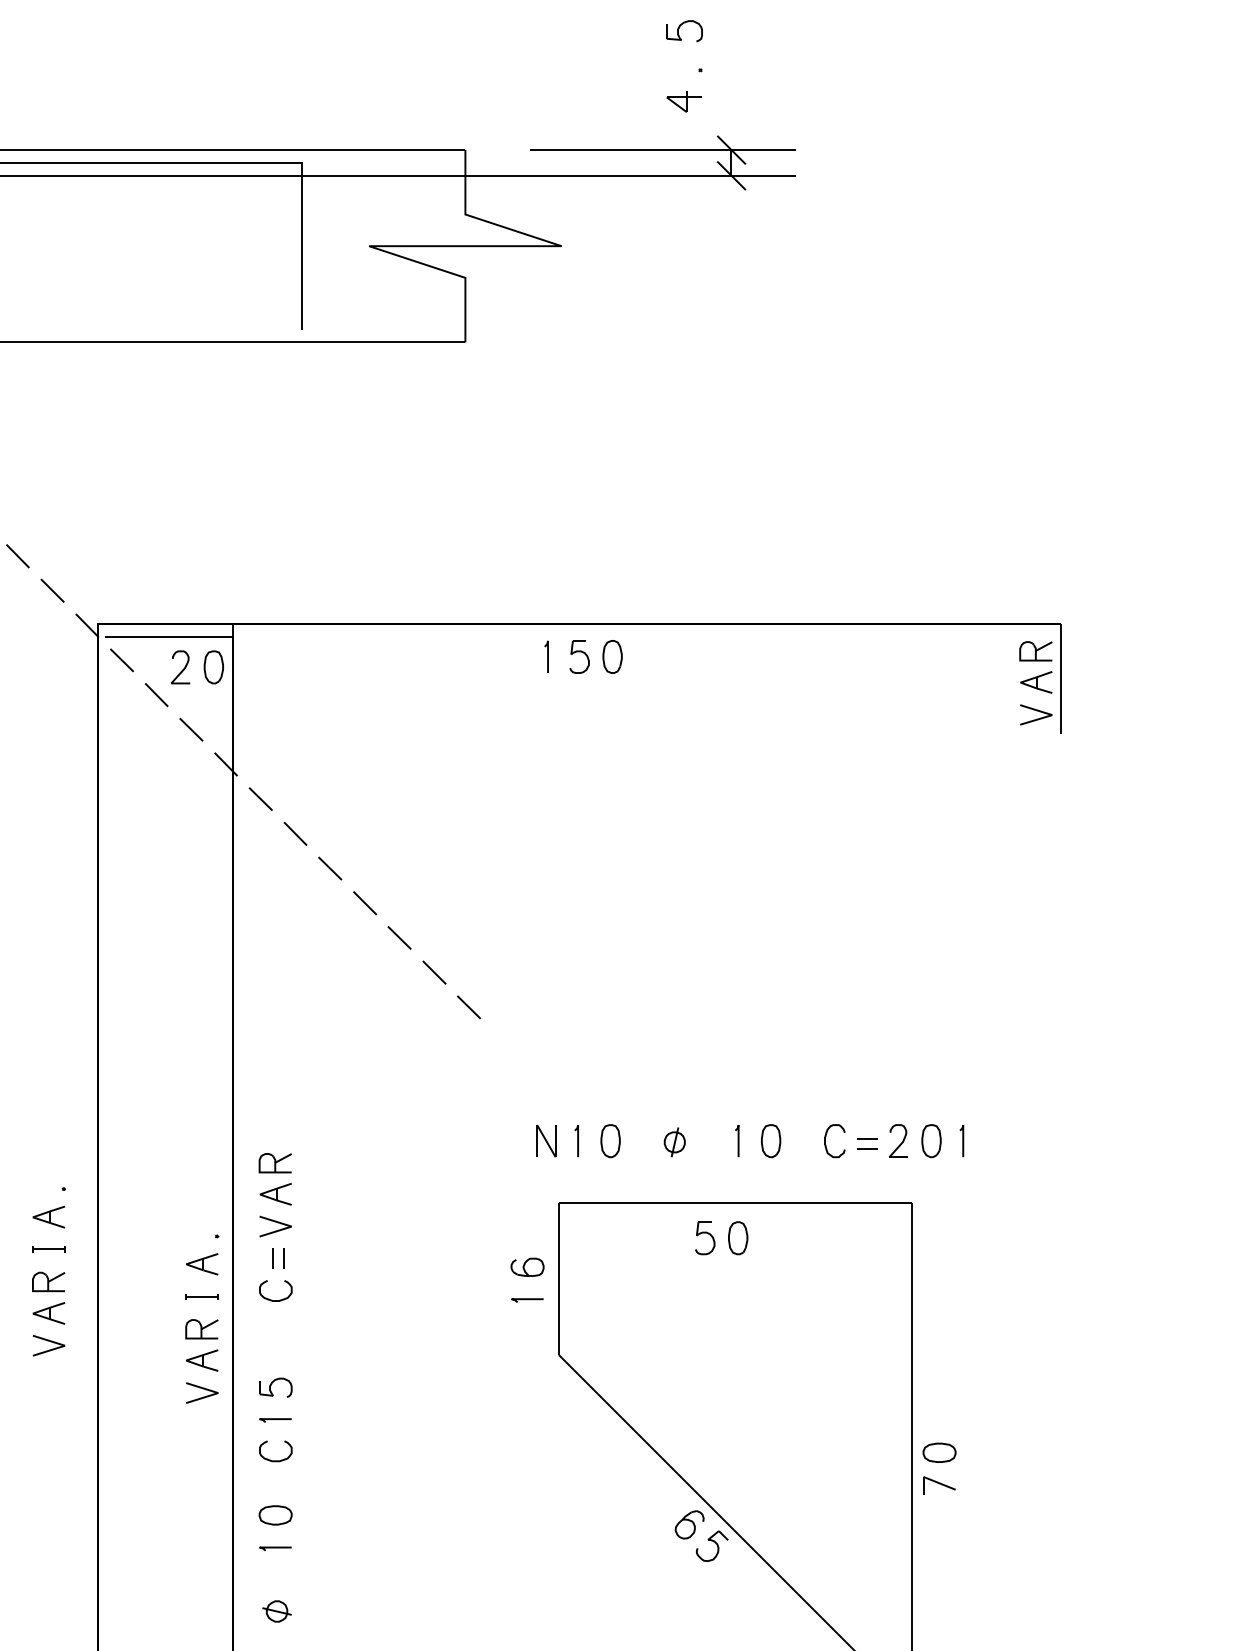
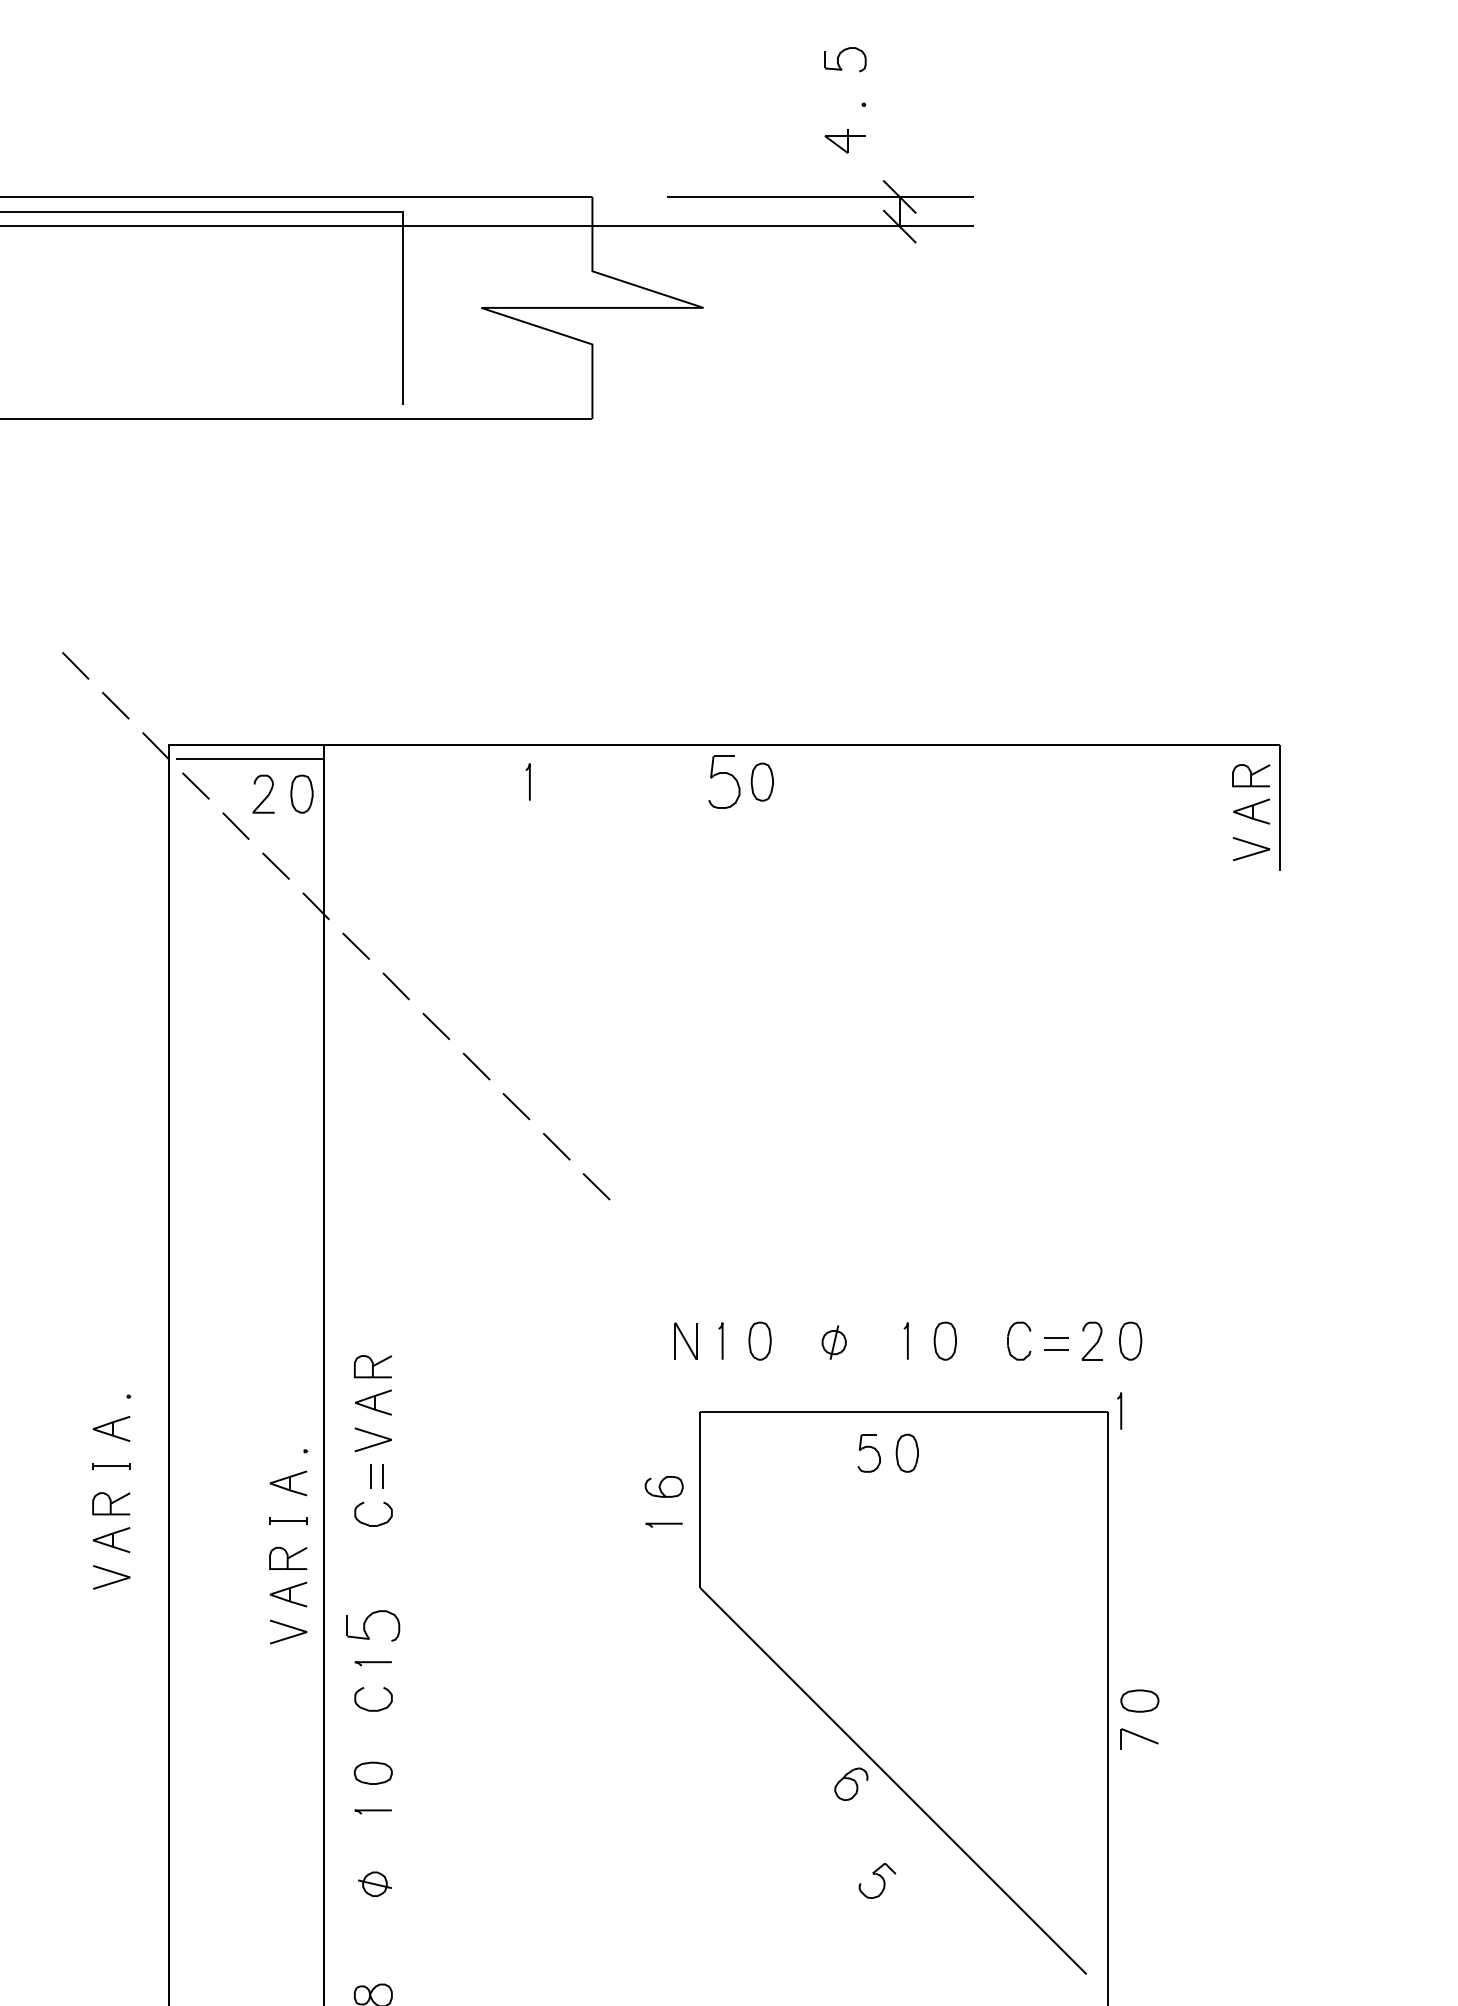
line: (547, 656) -> (529, 781), moved
part: (578, 657) -> (723, 782), size x1.4
line: (962, 1140) -> (1120, 1410), moved
part: (275, 1387) -> (373, 1625), size x1.4
part: (712, 1545) -> (877, 1880), moved

